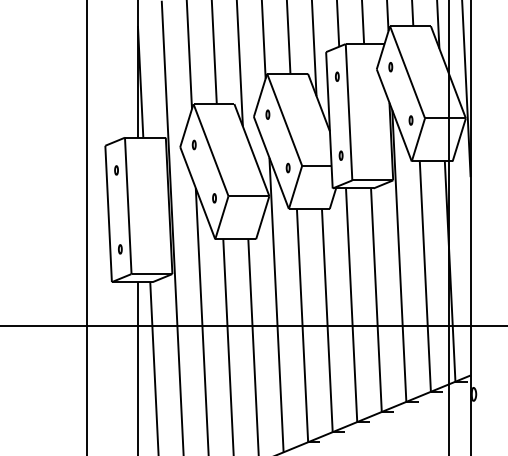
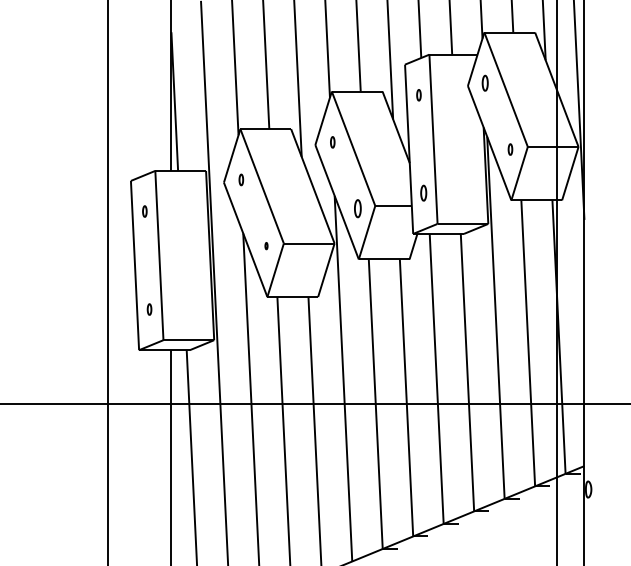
part: (390, 67) -> (485, 83), size x1.4
part: (340, 155) -> (423, 193), size x1.4
part: (287, 167) -> (357, 208), size x1.6
part: (214, 197) -> (266, 245), size x0.6

